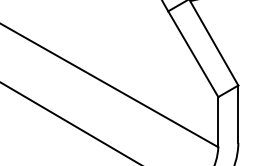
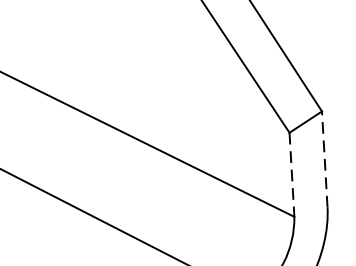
line: (238, 114) -> (325, 160), solid -> dashed
line: (218, 122) -> (292, 175), solid -> dashed

